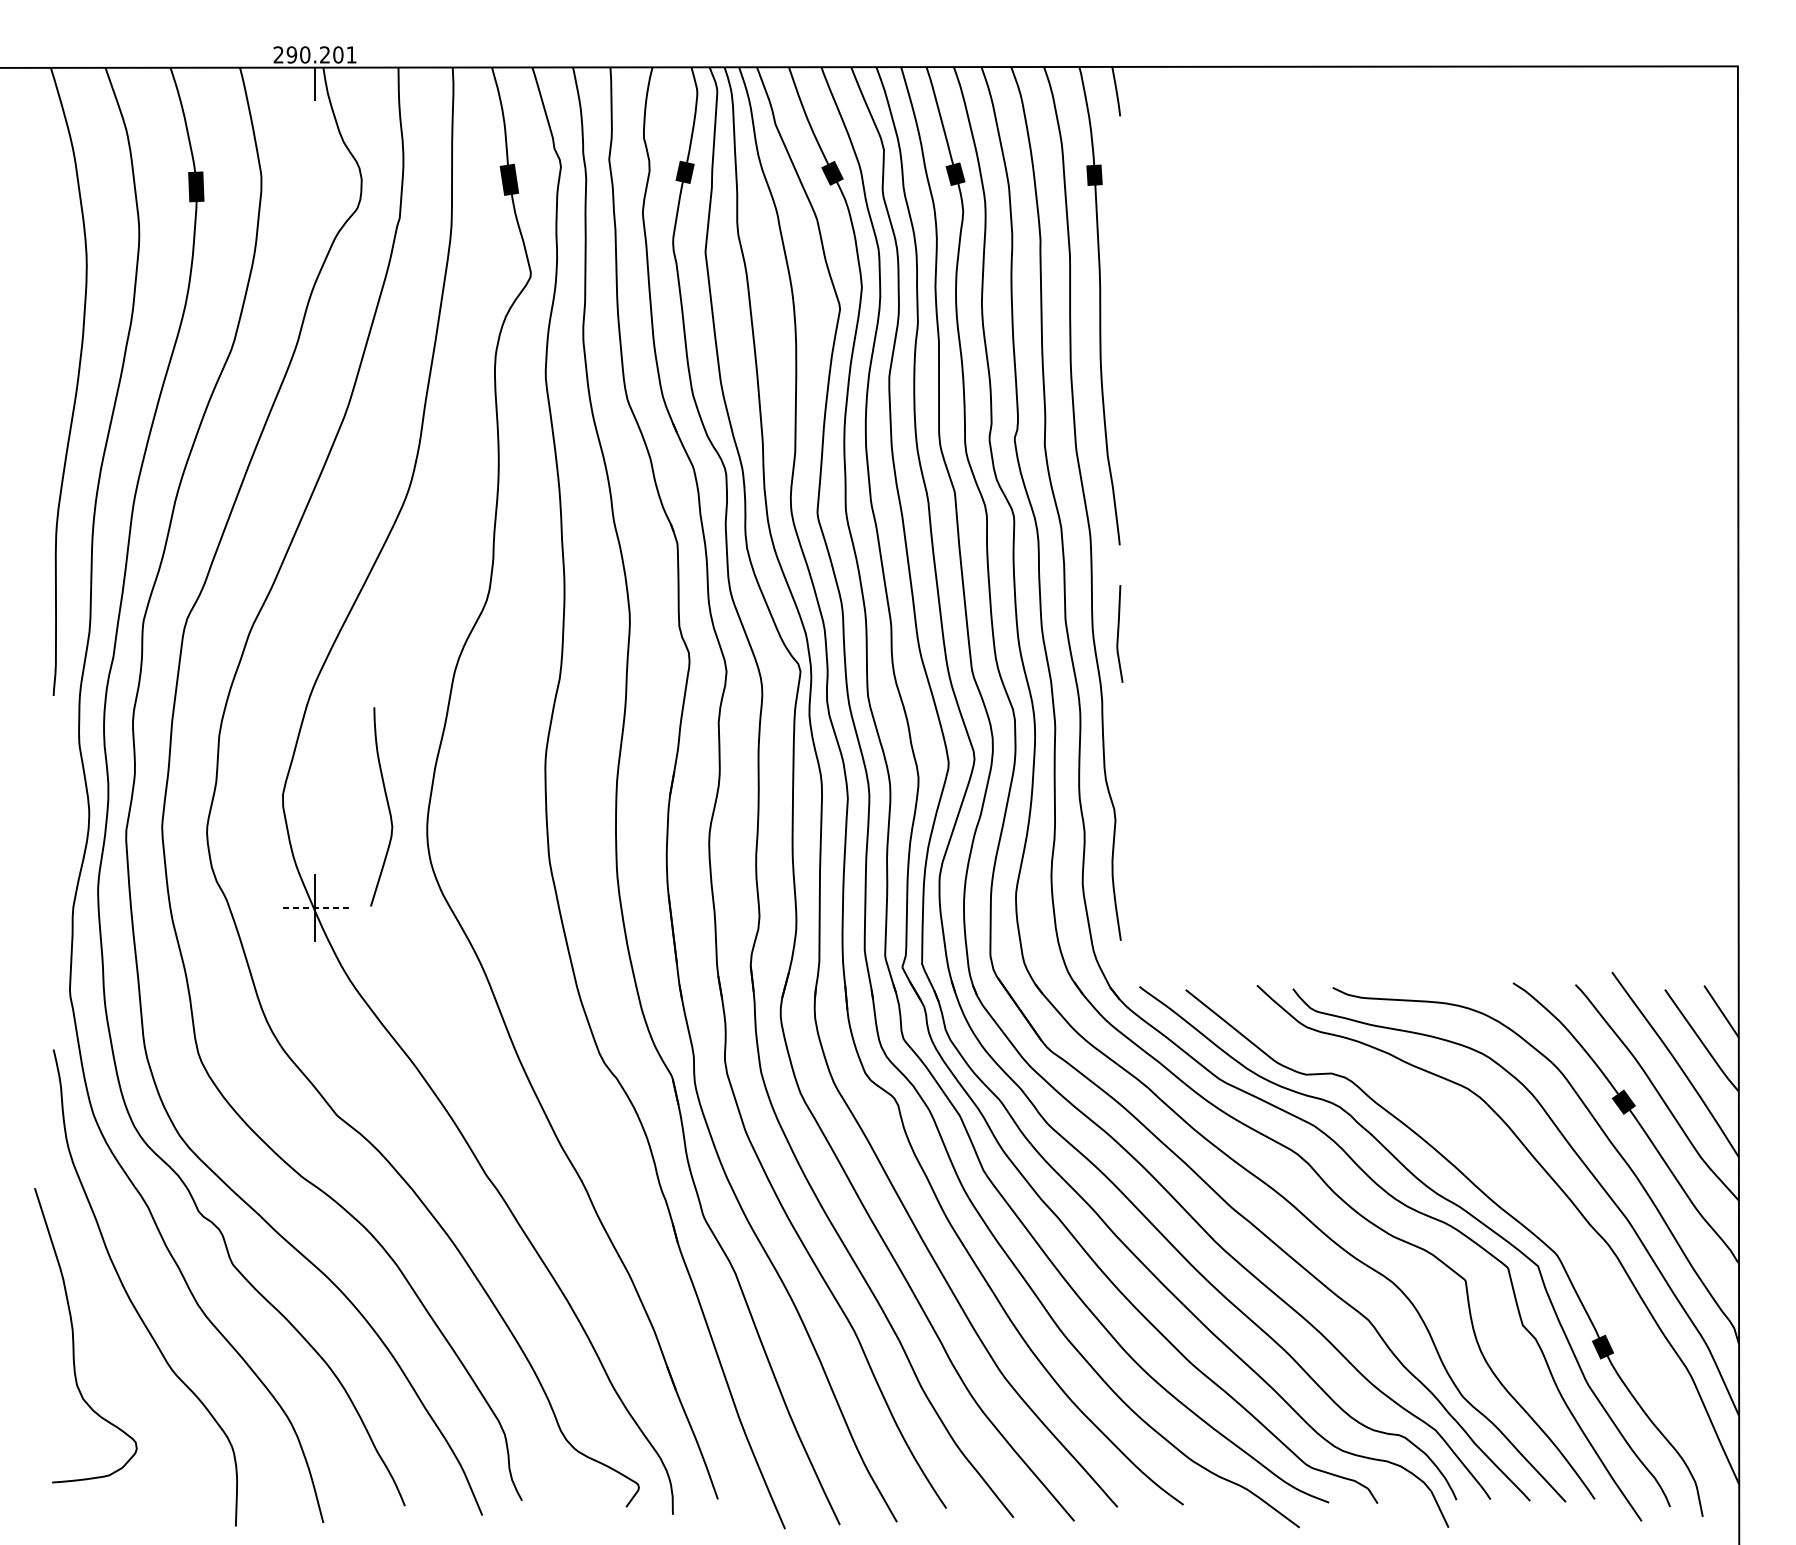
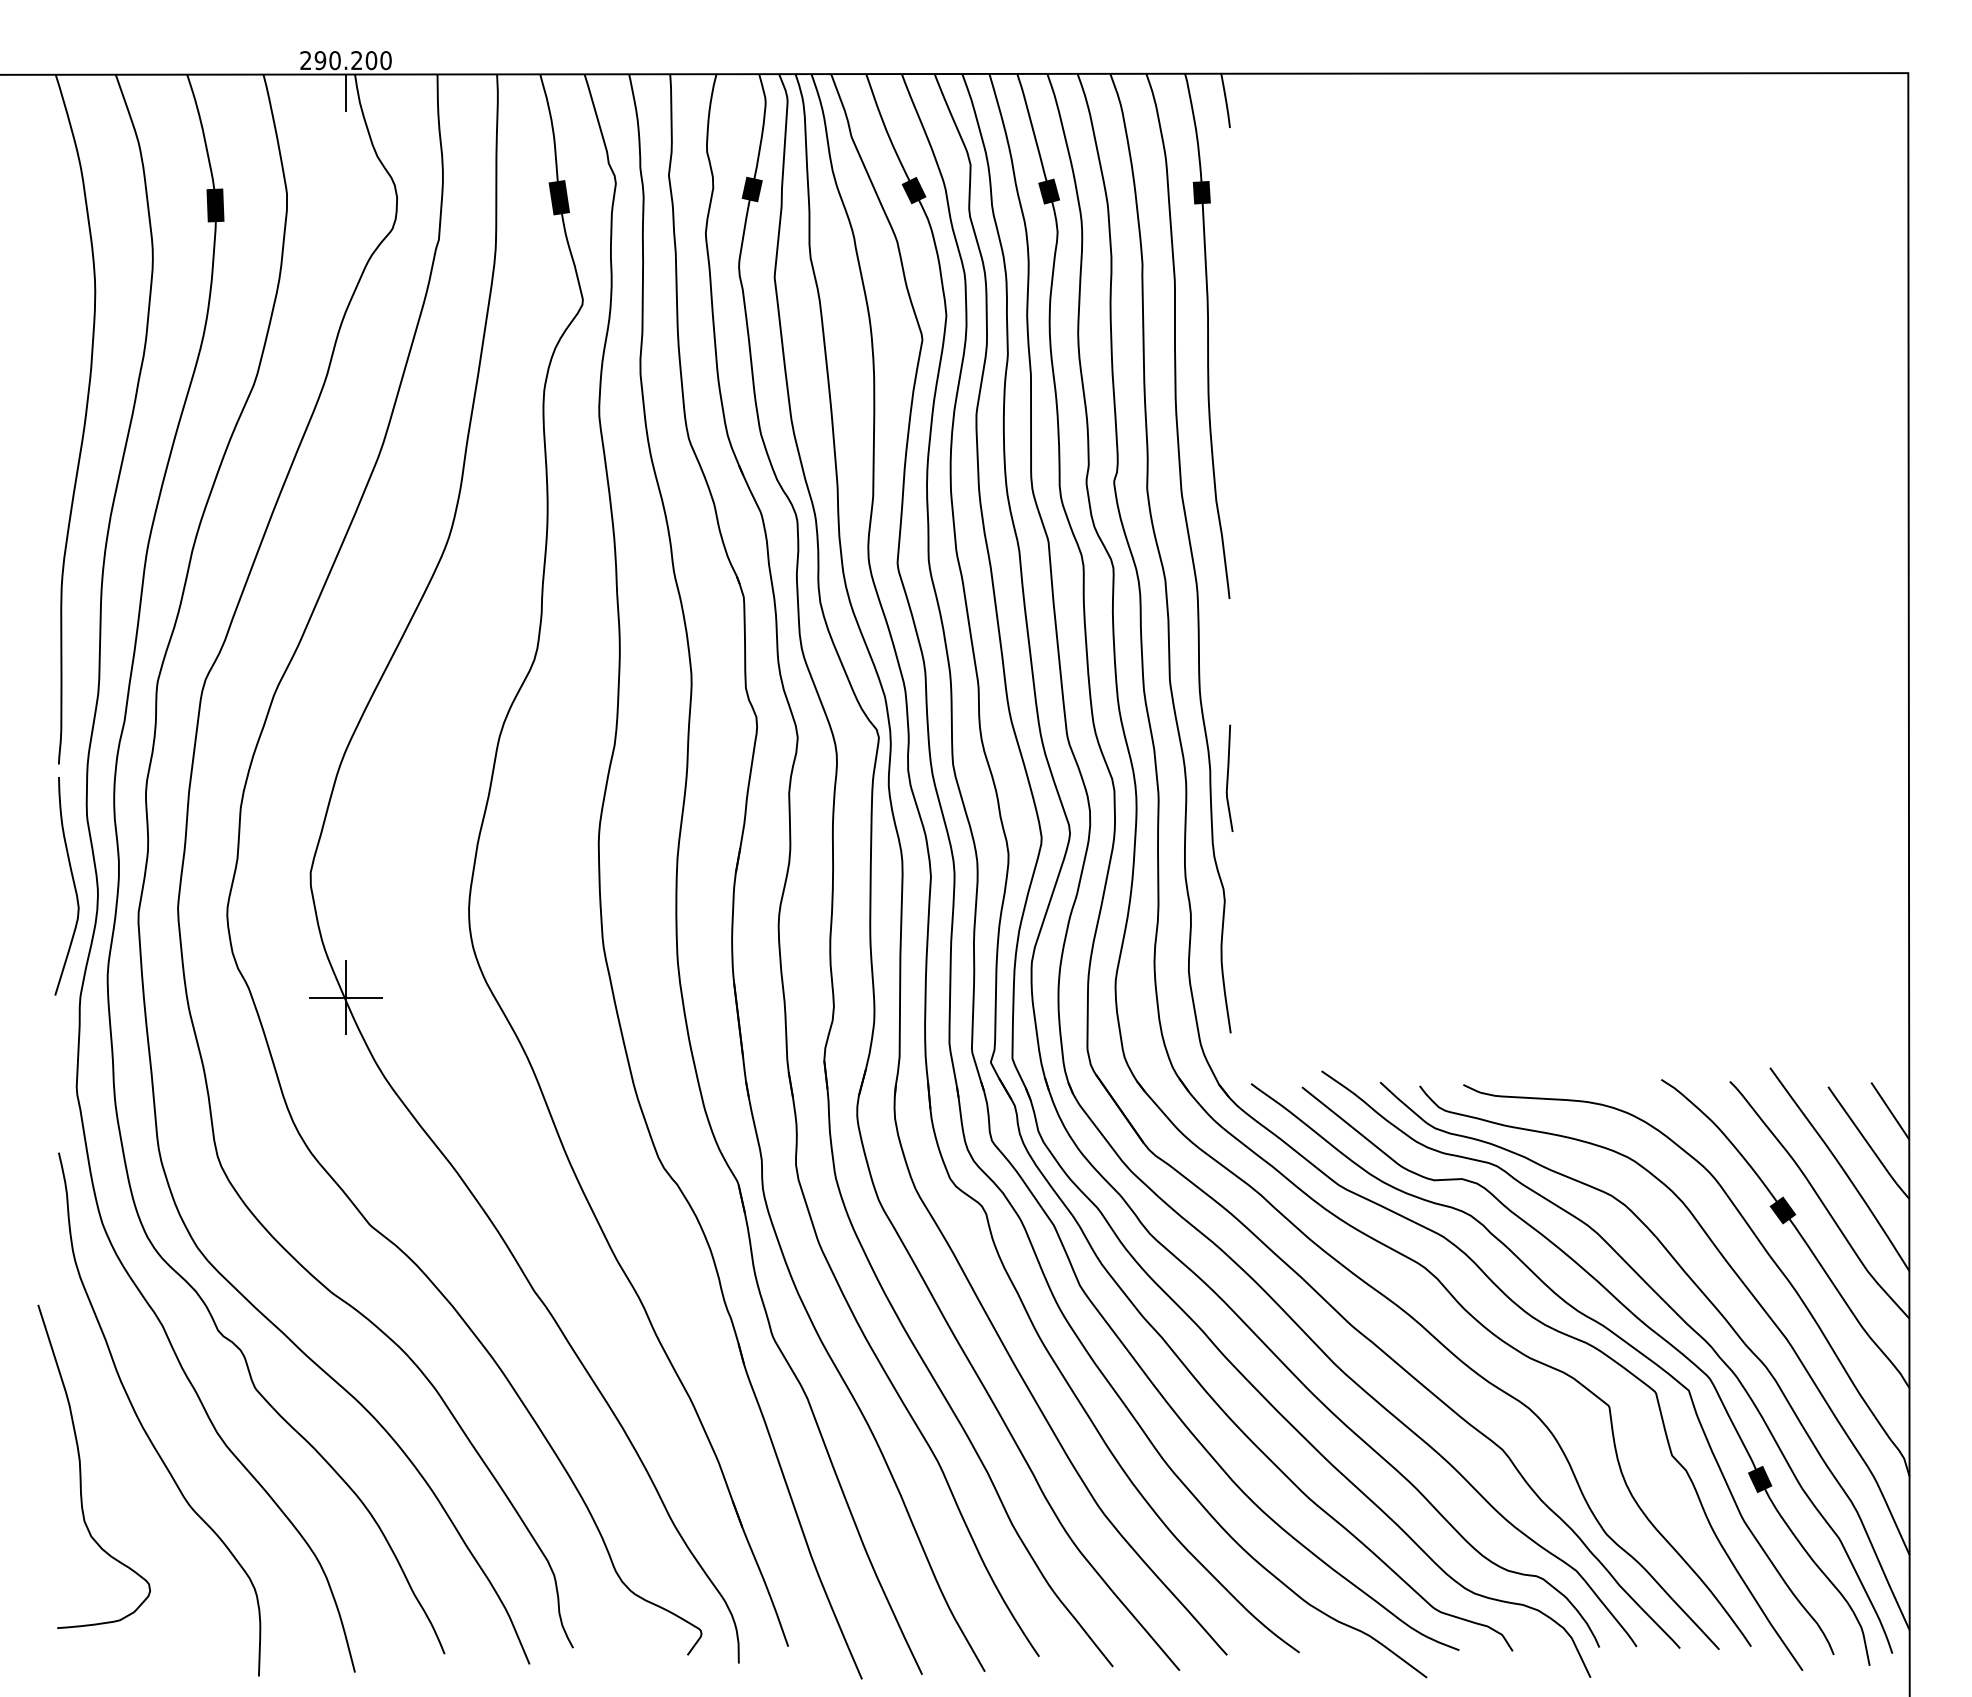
text: (351, 54) -> (385, 60), 290.201 -> 290.200
line: (1118, 633) -> (1228, 777), moved
curve: (387, 806) -> (73, 885), moved
line: (314, 908) -> (345, 997), dashed -> solid
curve: (1516, 1186) -> (1665, 1303), added

